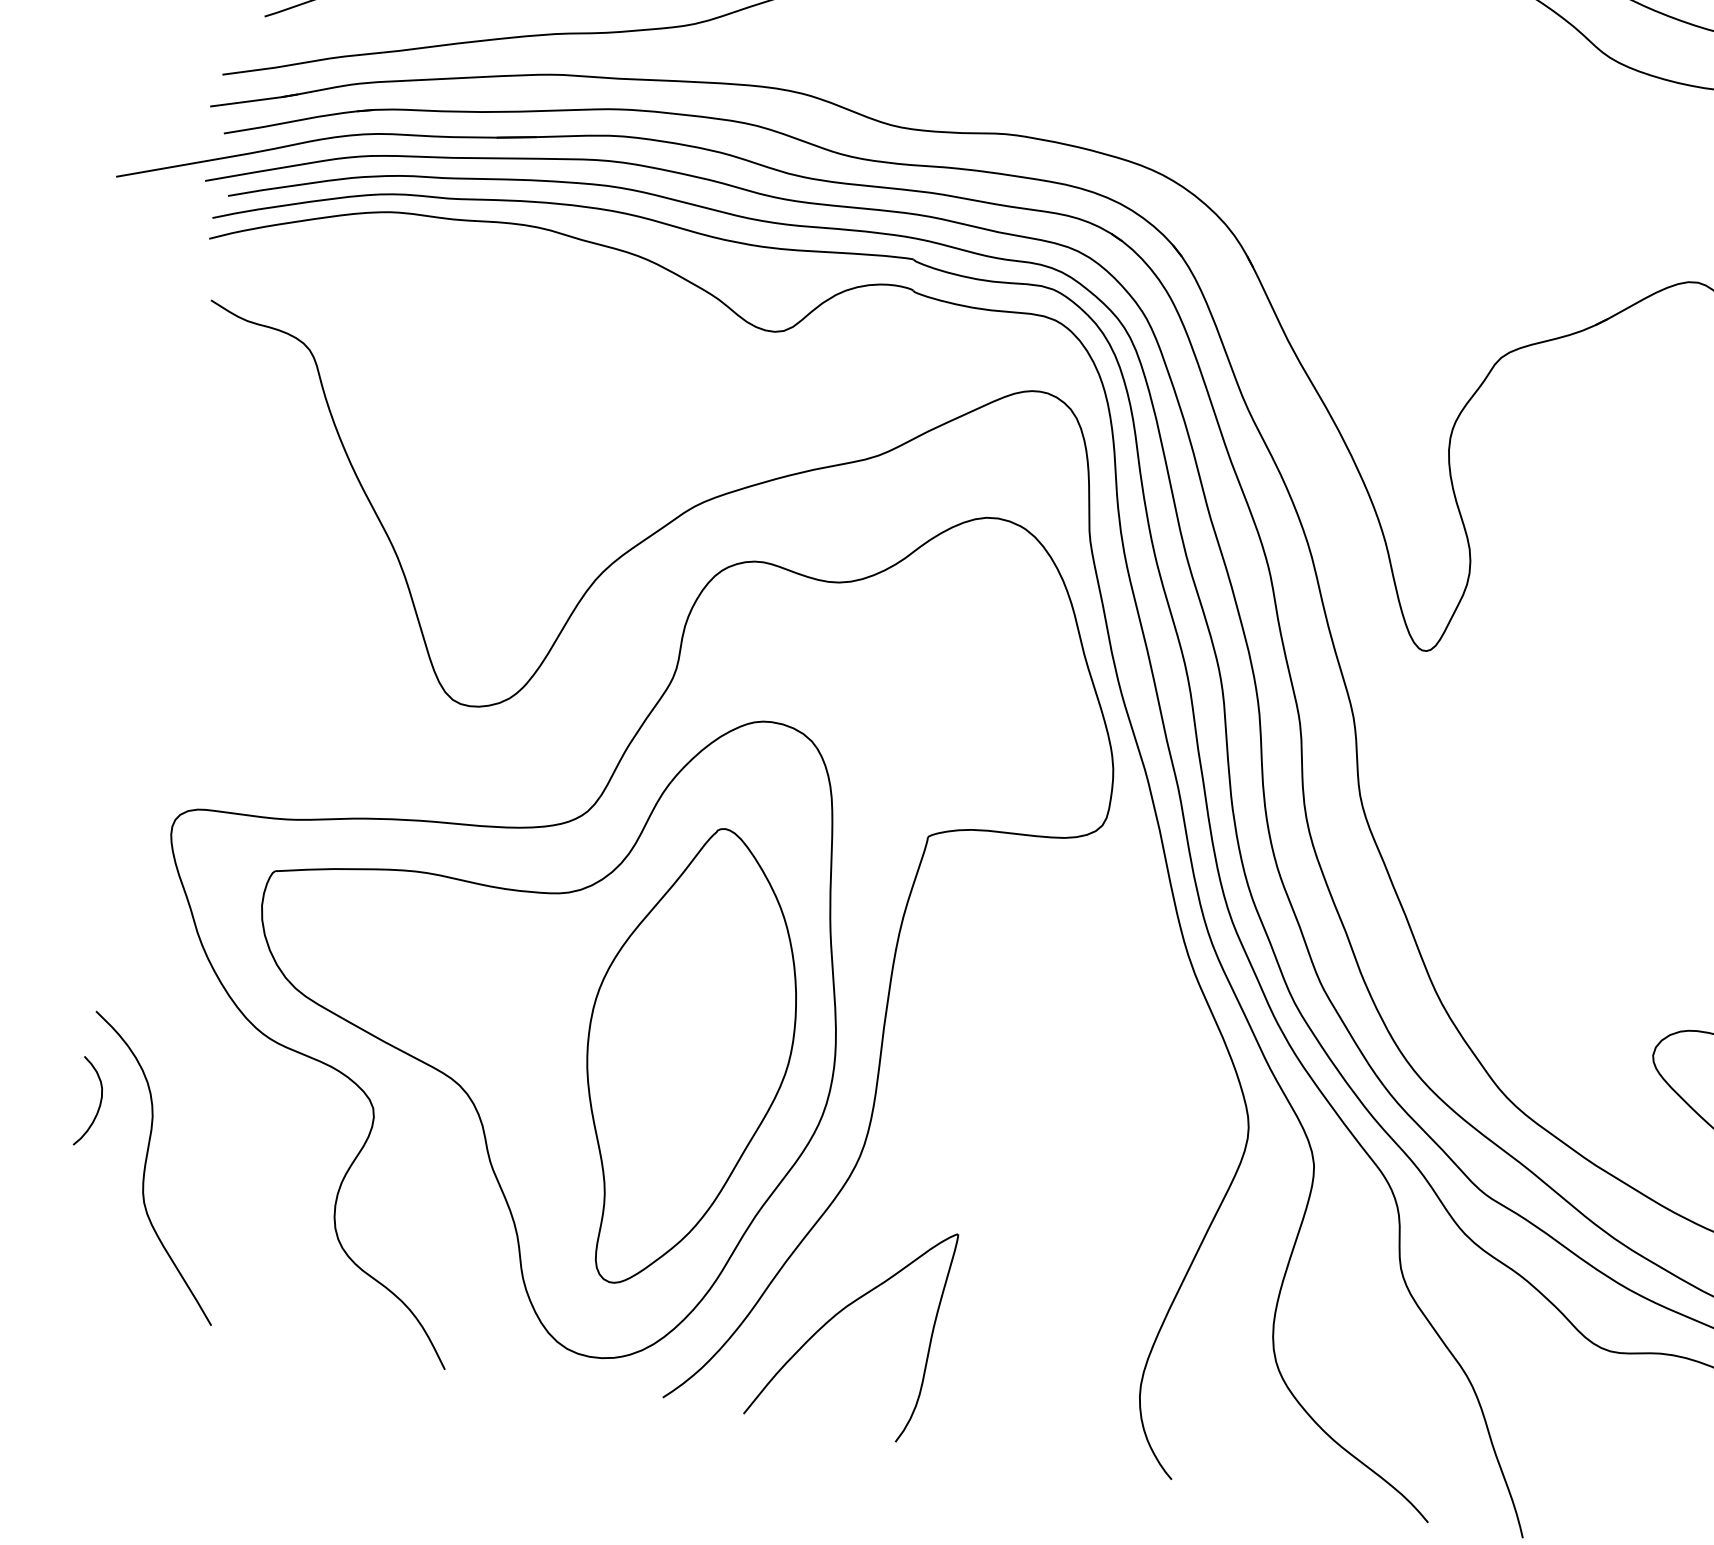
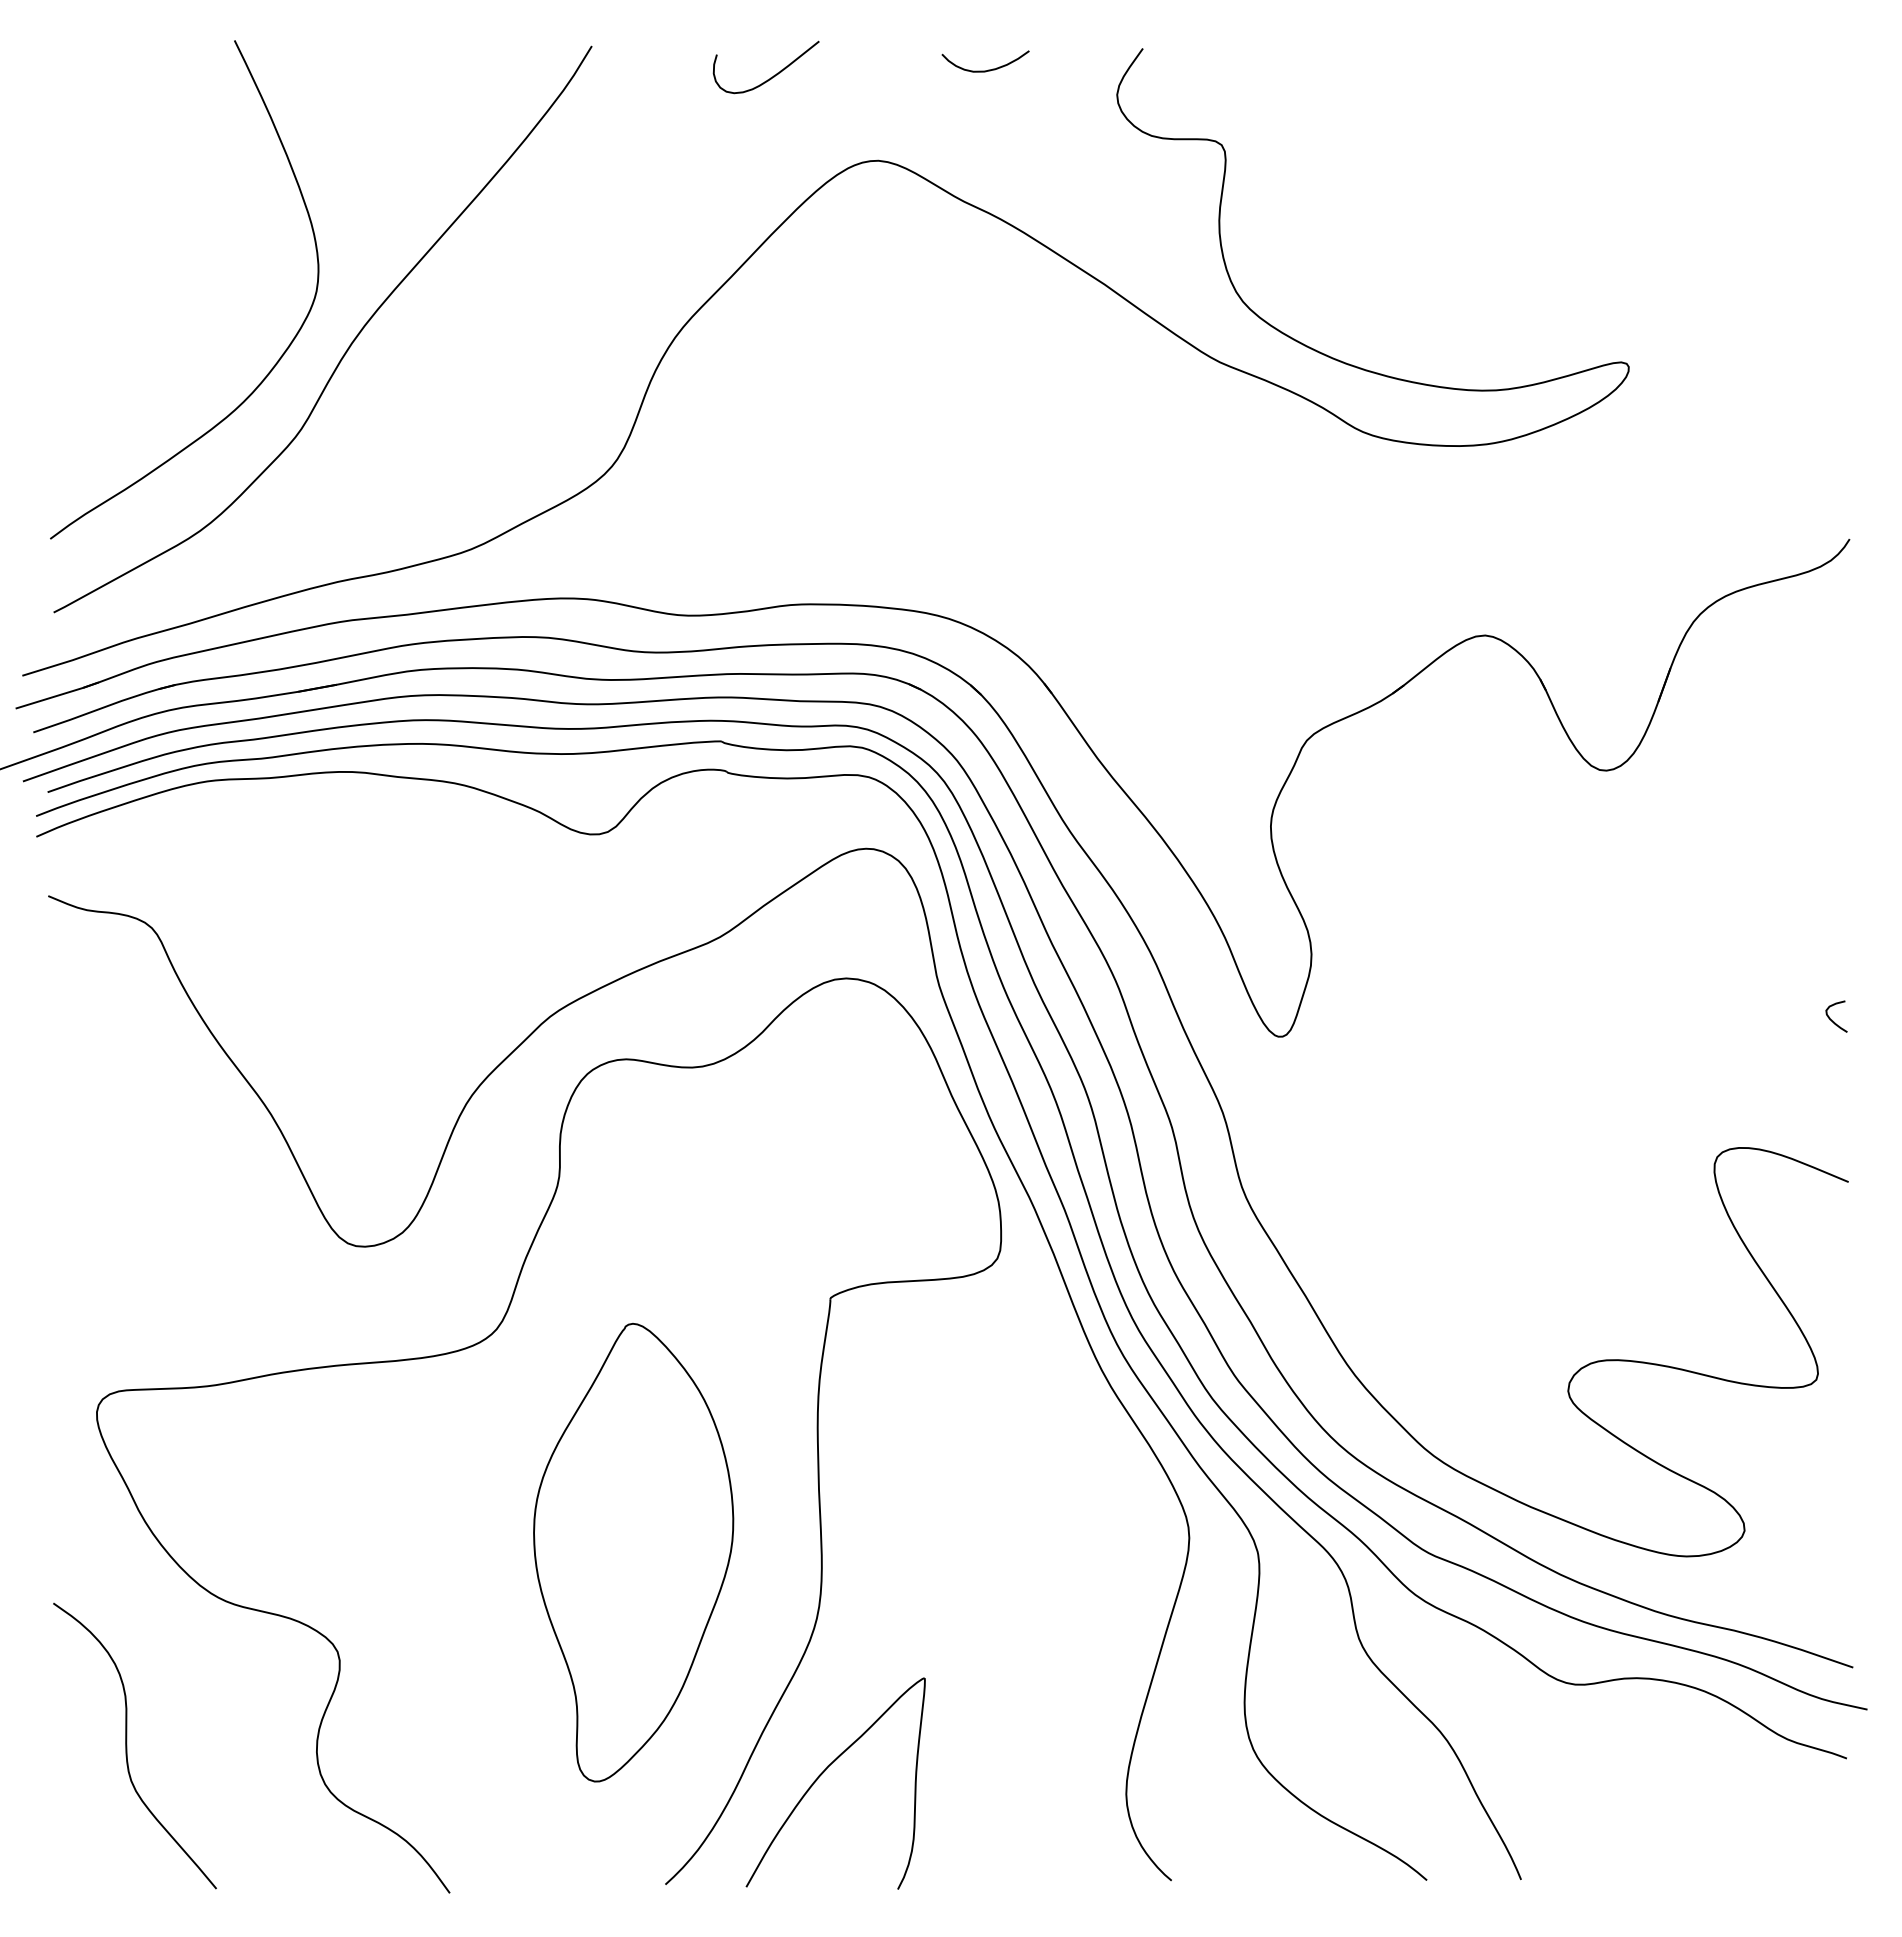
part: (542, 1015) -> (486, 1534), removed
curve: (98, 1104) -> (71, 1693), removed

